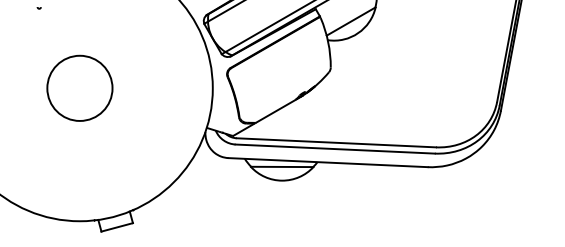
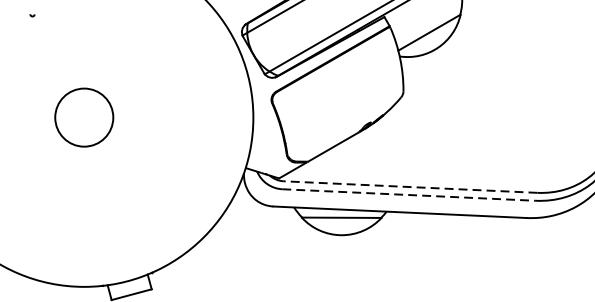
circle: (79, 87) -> (83, 116), size x0.7
line: (336, 142) -> (410, 186), solid -> dashed
line: (335, 149) -> (409, 195), solid -> dashed

